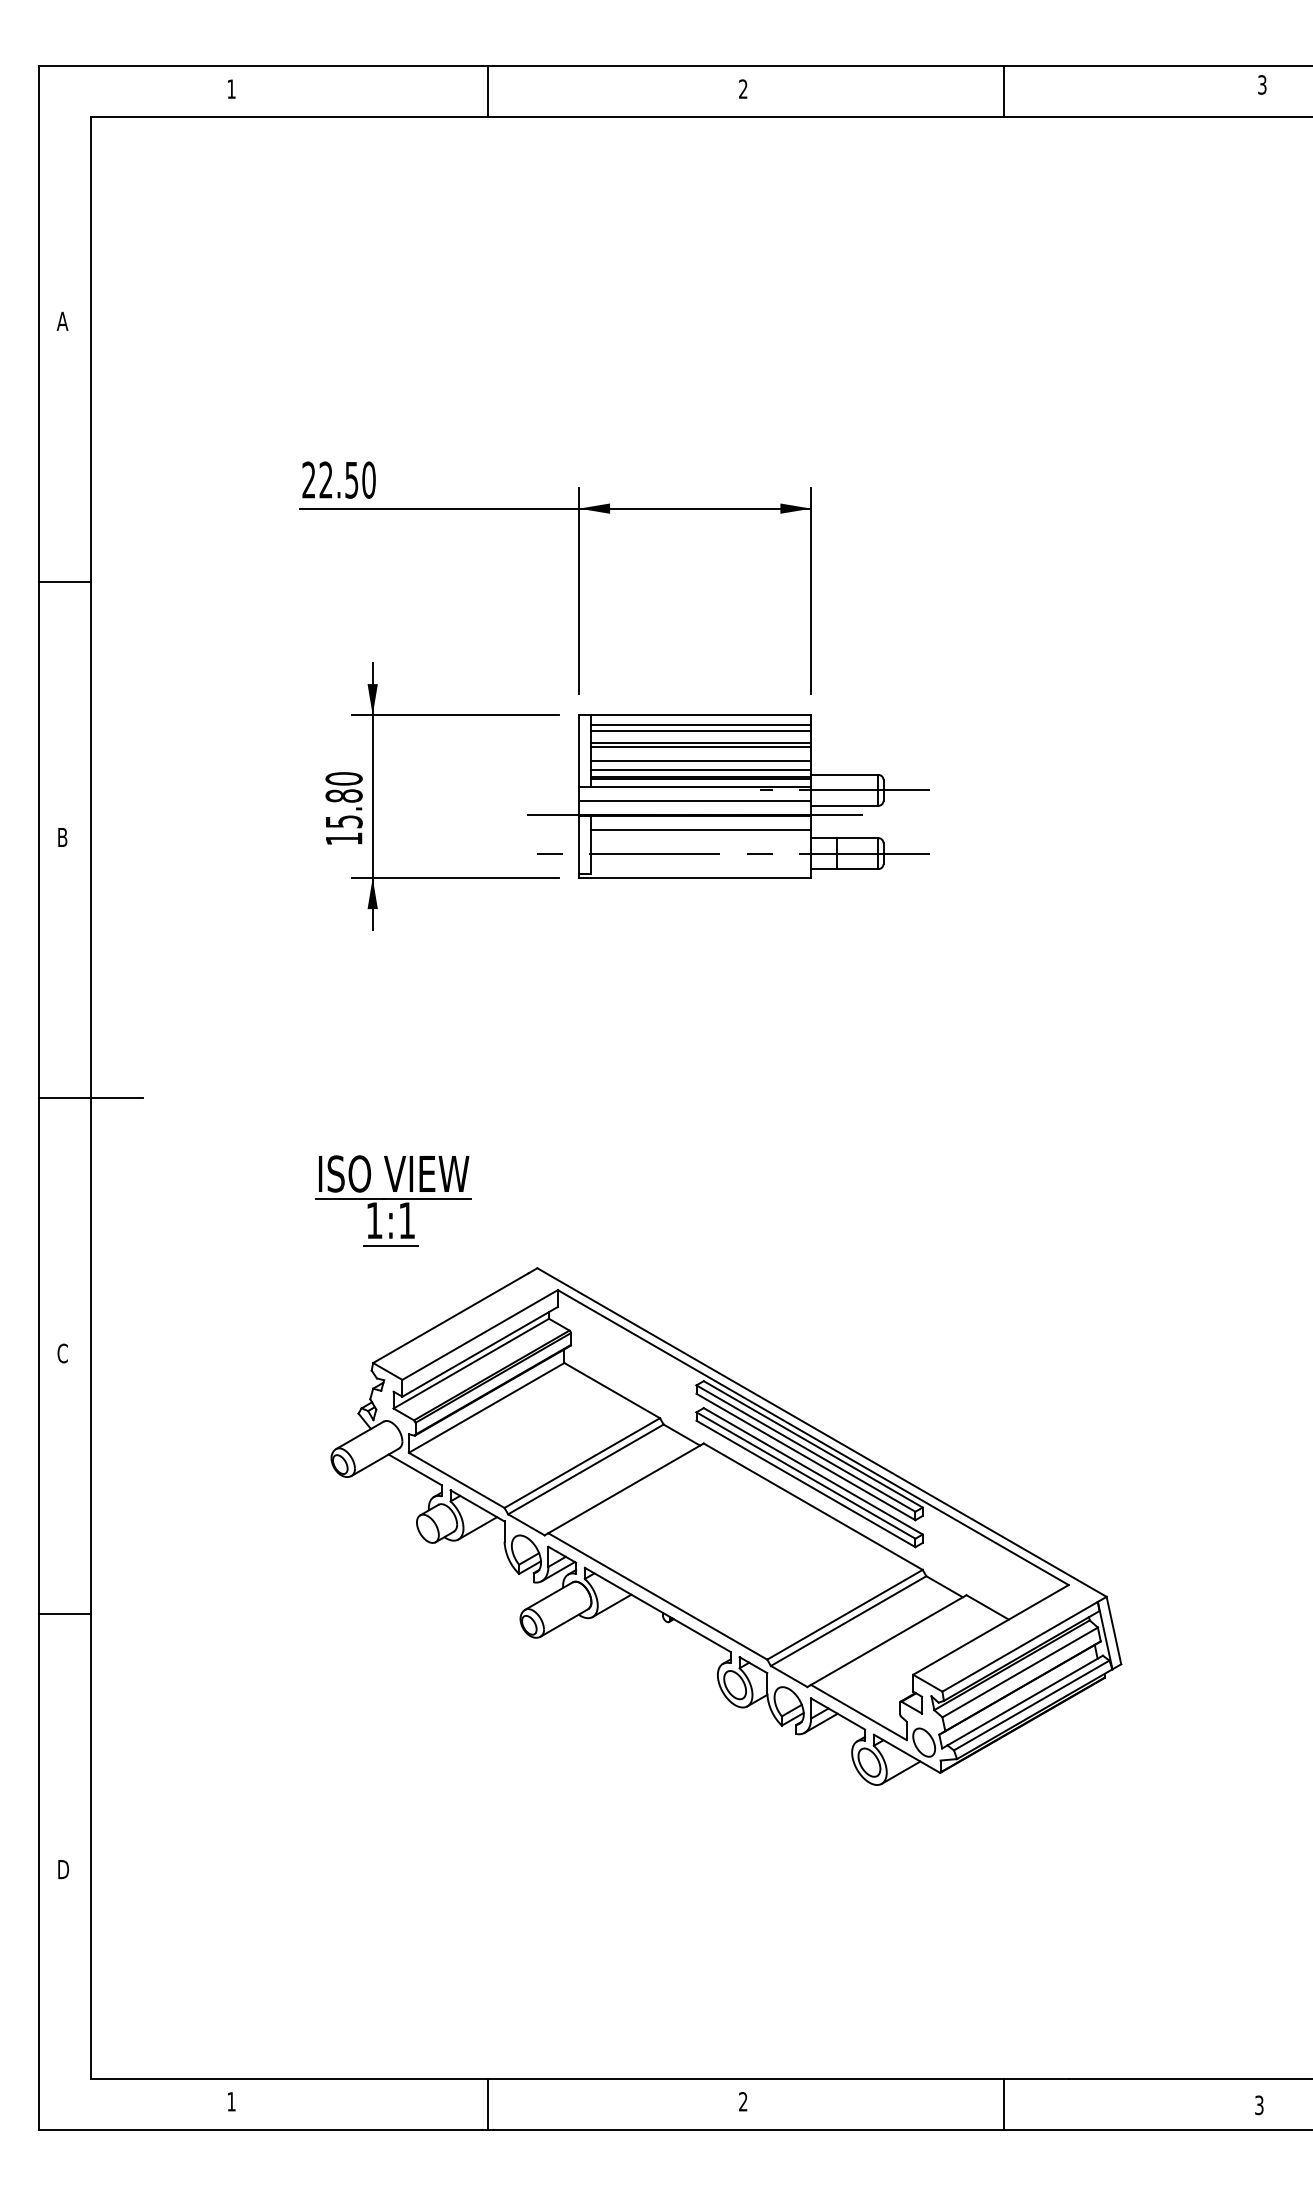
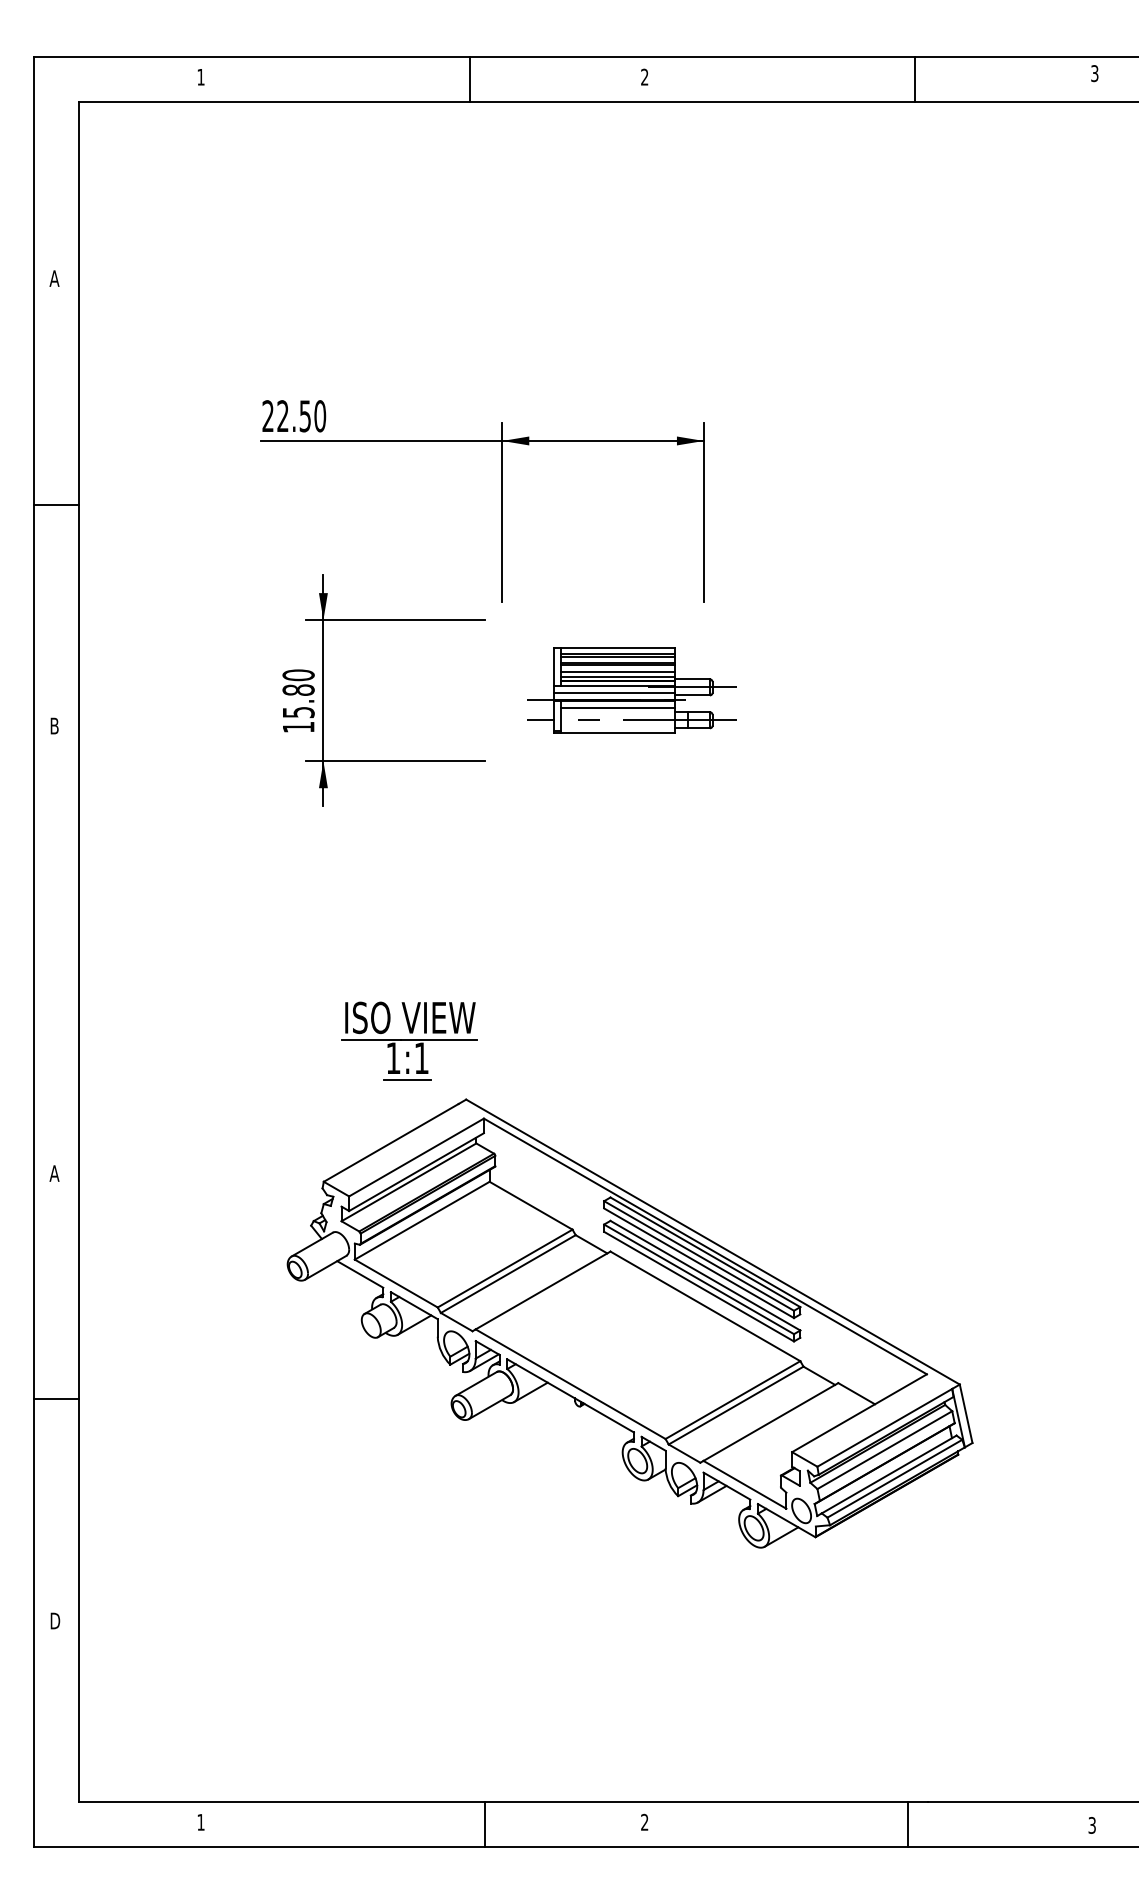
line: (488, 91) -> (470, 79), moved
line: (1004, 91) -> (914, 79), moved
part: (728, 796) -> (631, 690), size x0.6
line: (90, 1098) -> (78, 952), removed
part: (393, 1200) -> (409, 1040), moved
text: (62, 1353) -> (54, 1173), C -> A
line: (488, 2104) -> (485, 1824), moved
line: (1004, 2104) -> (908, 1824), moved

